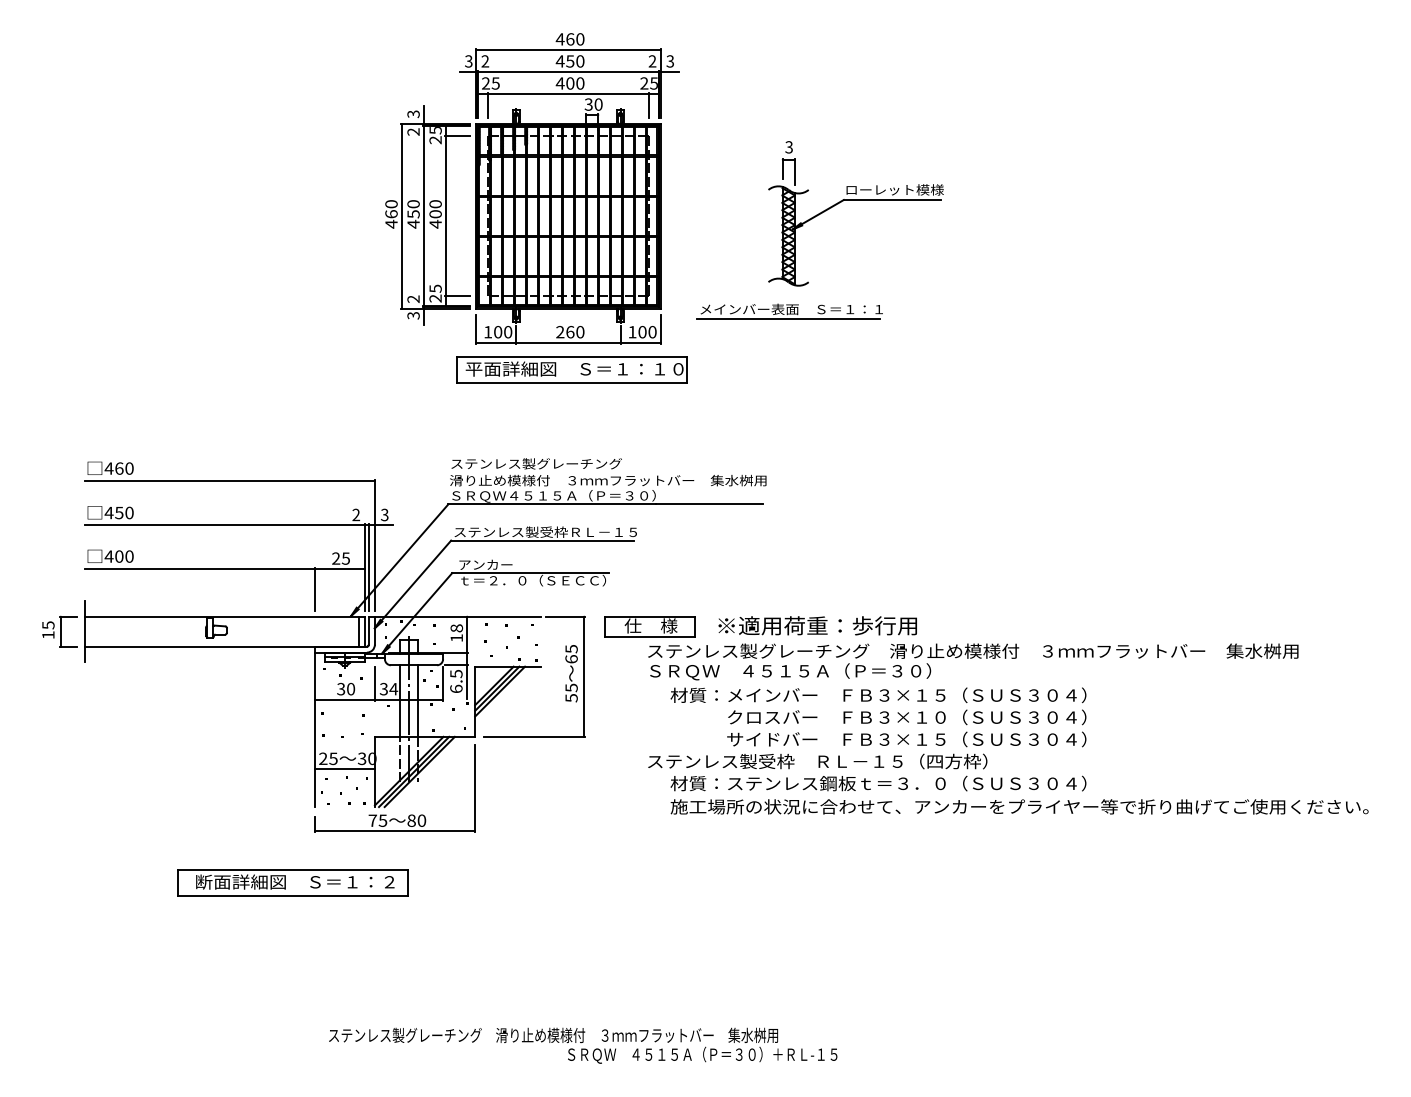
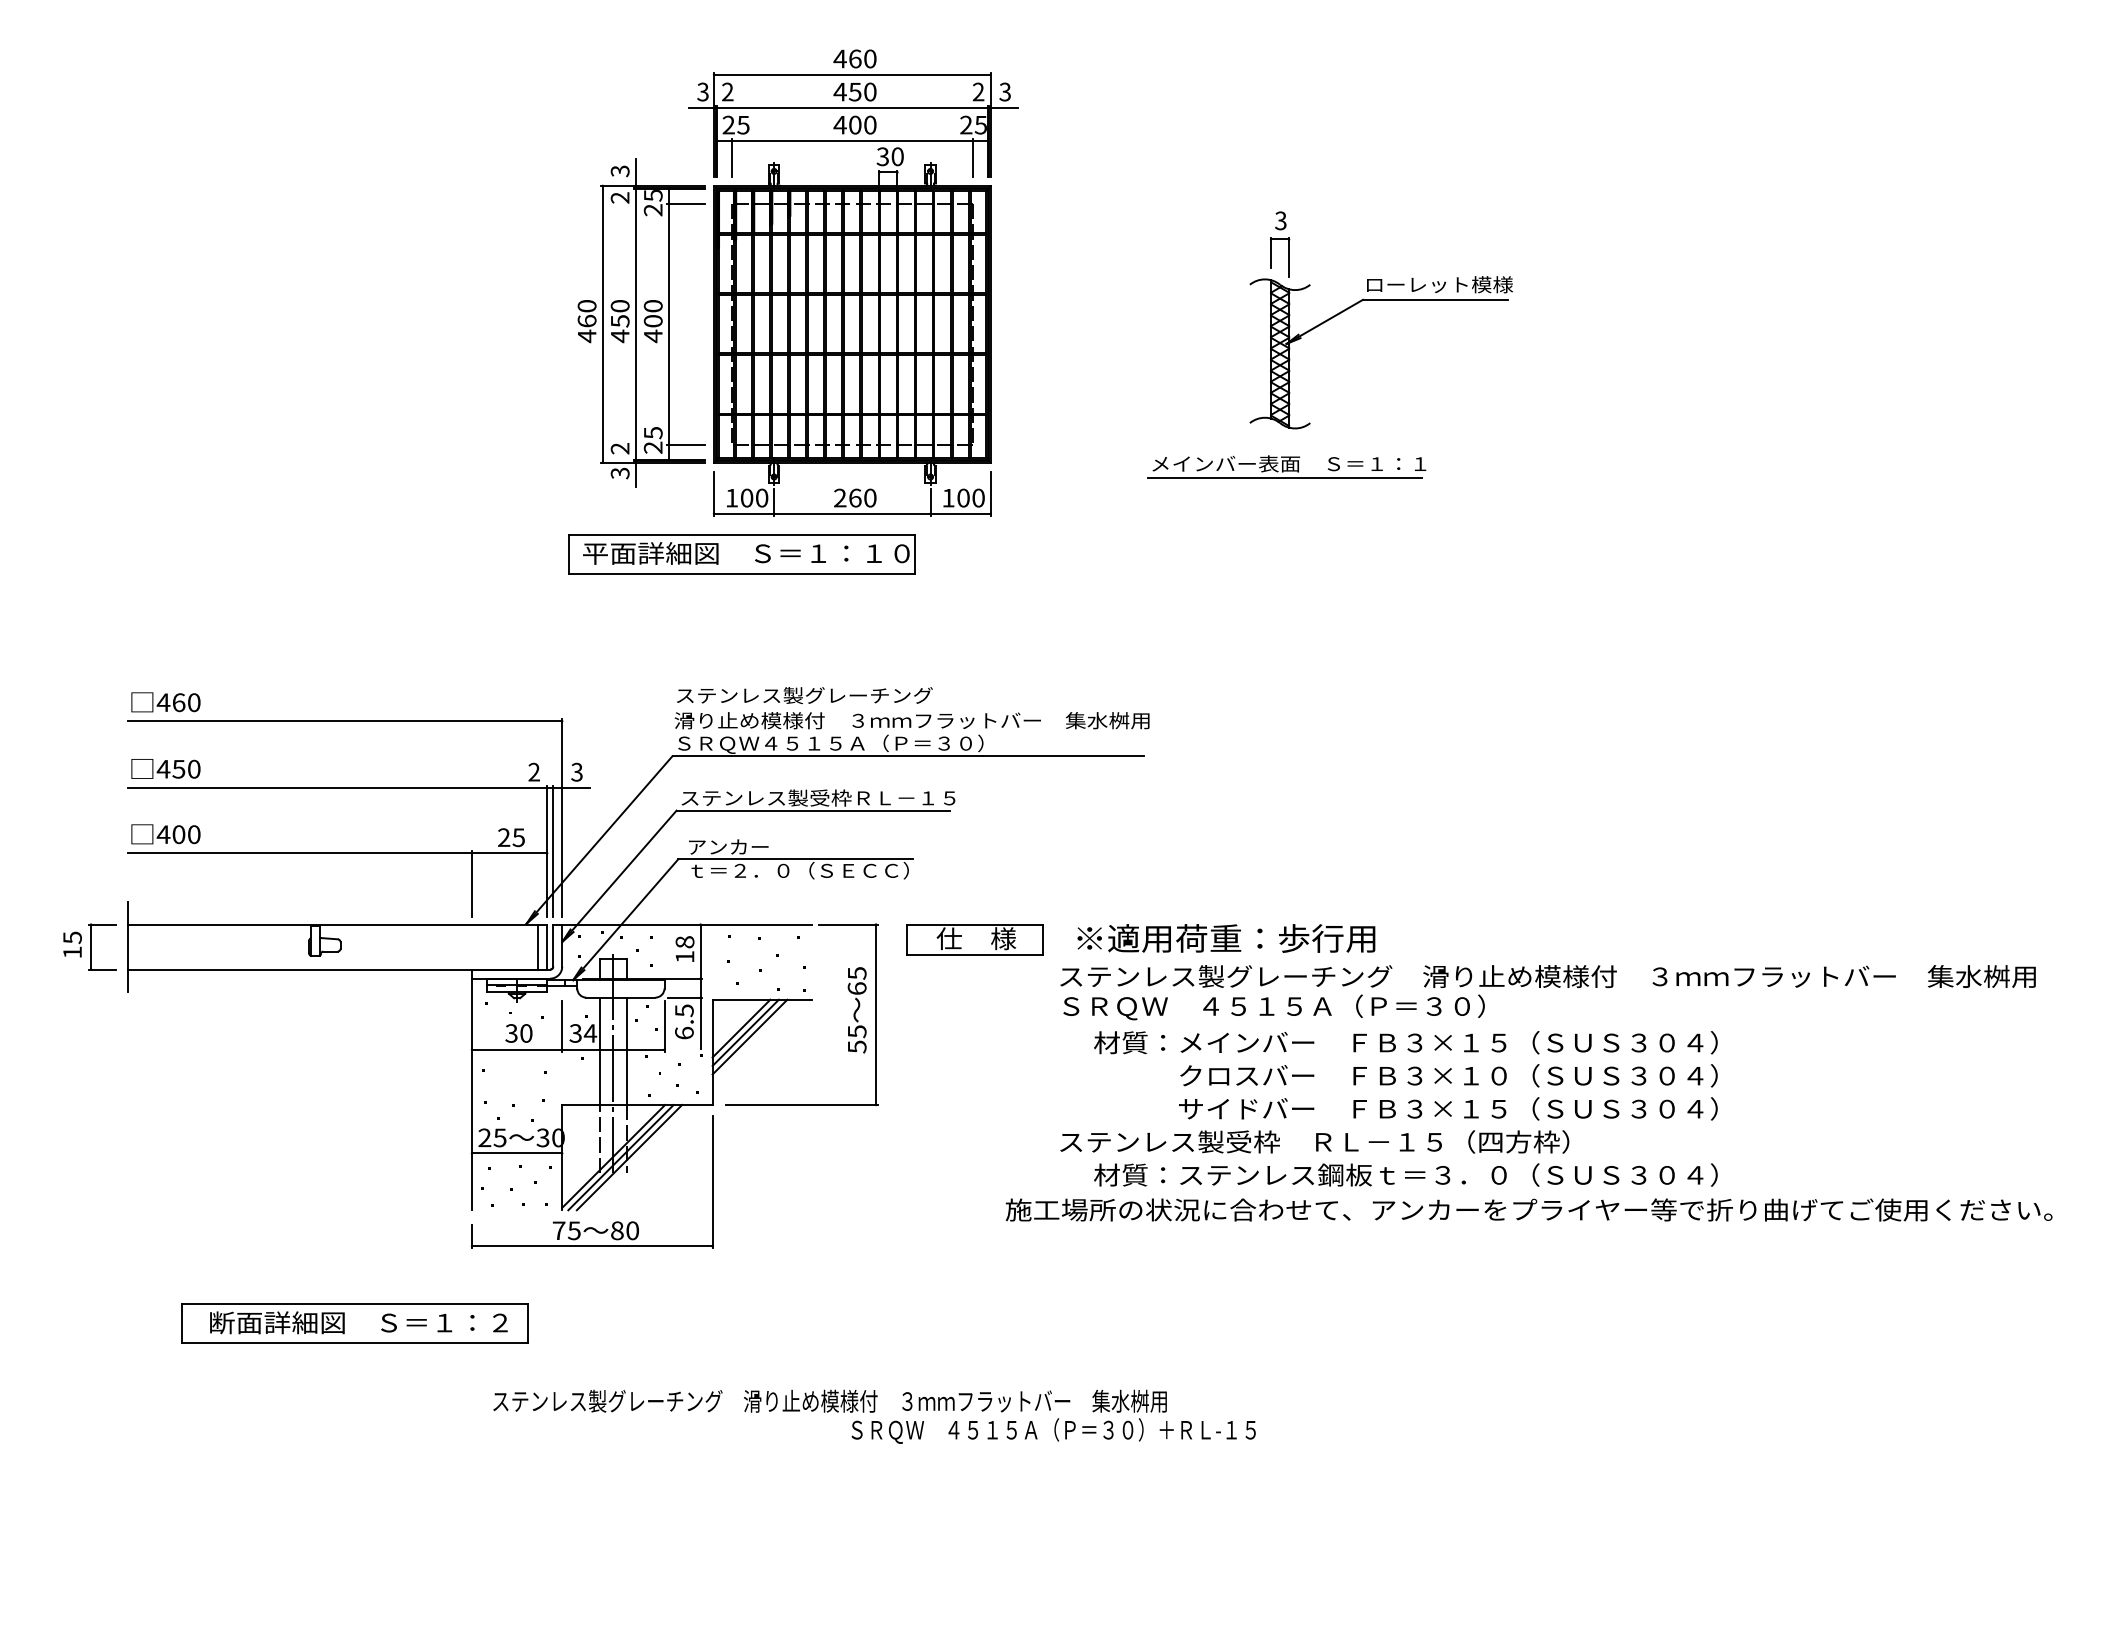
part: (855, 200) -> (1380, 300), moved
part: (789, 311) -> (1285, 467), moved
part: (571, 369) -> (741, 554), moved
text: (973, 717) -> (1548, 1075), moved
part: (292, 882) -> (354, 1323), moved
text: (583, 1045) -> (875, 1416), moved

